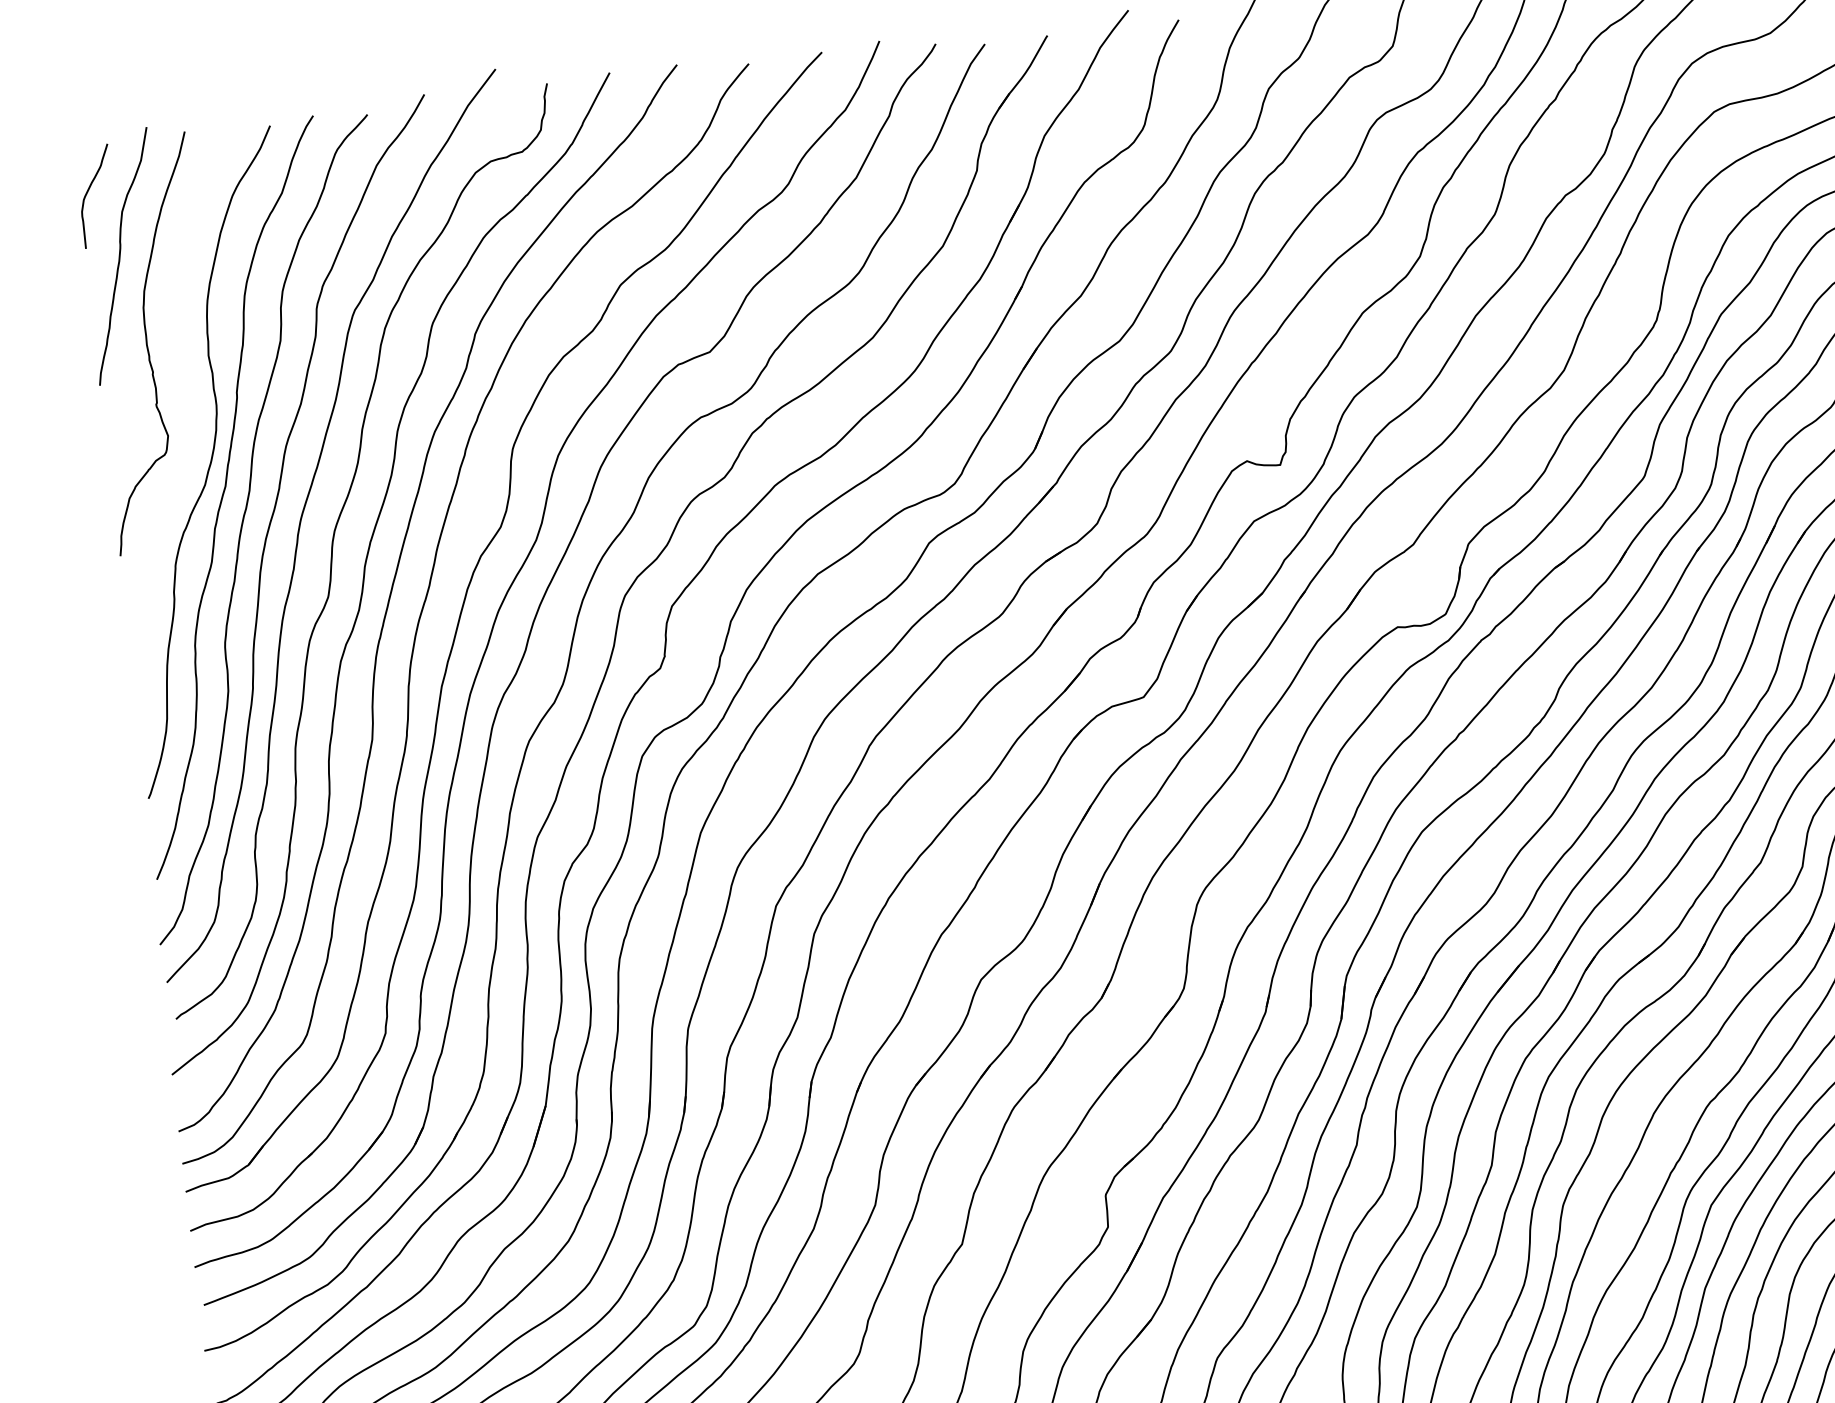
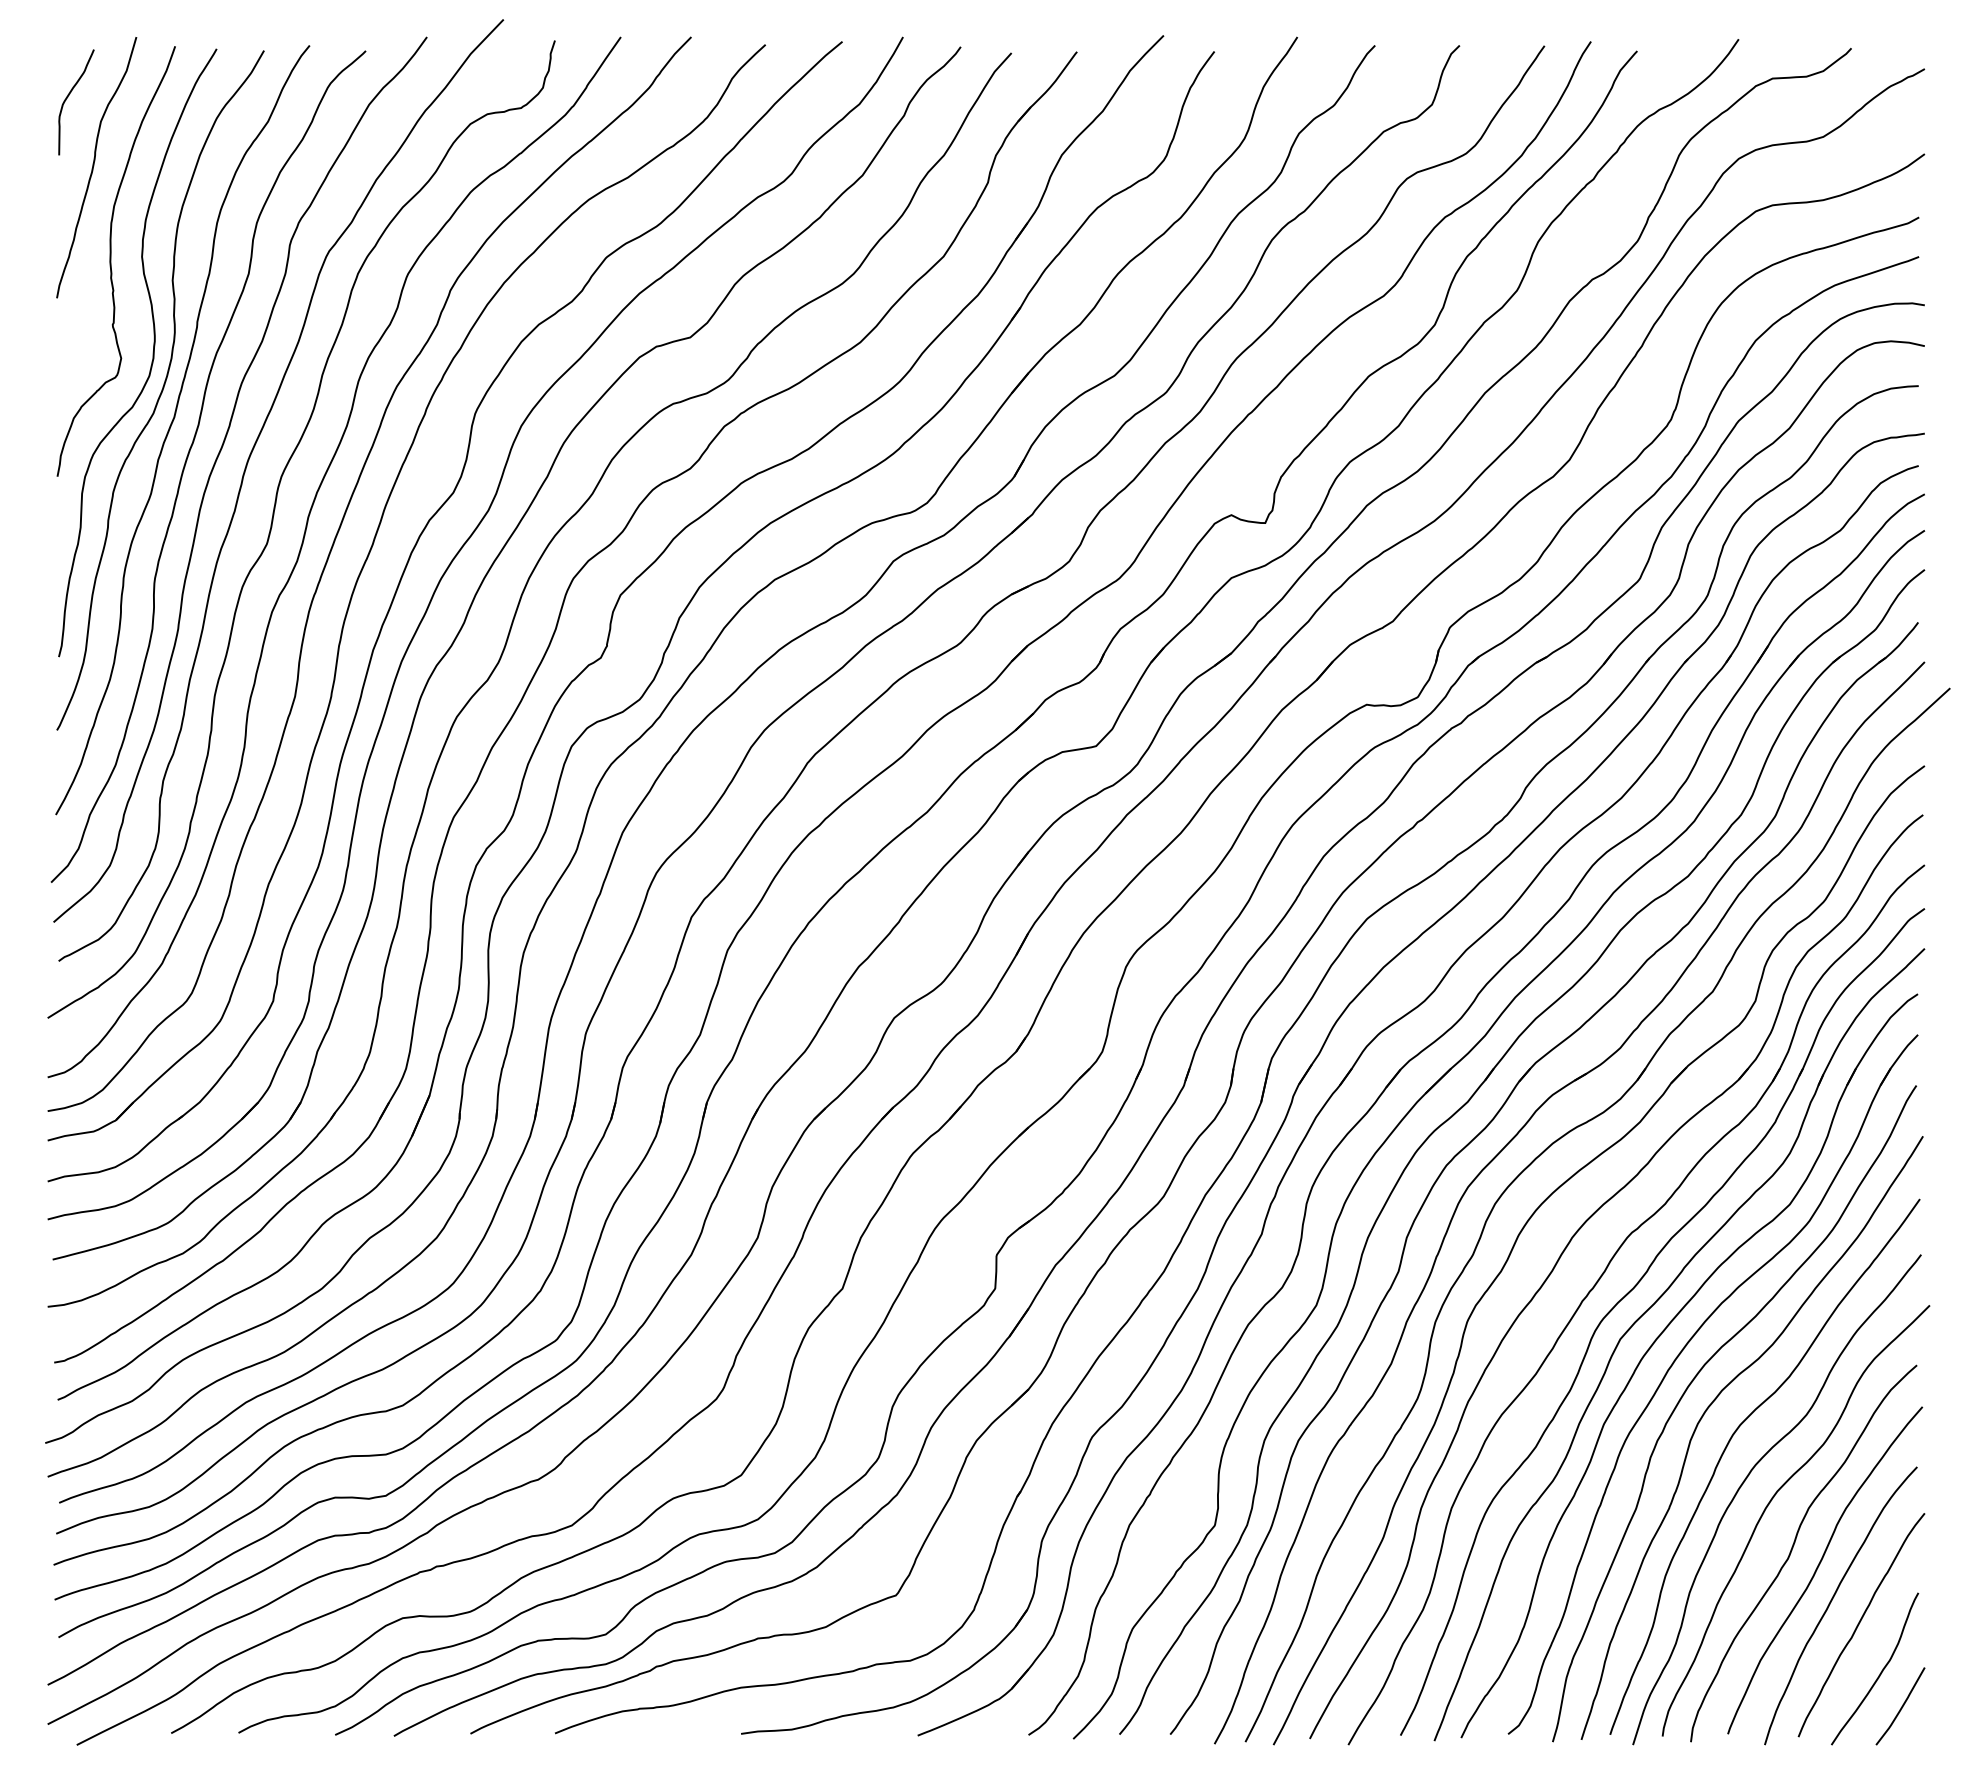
curve: (197, 426) -> (152, 352), added

